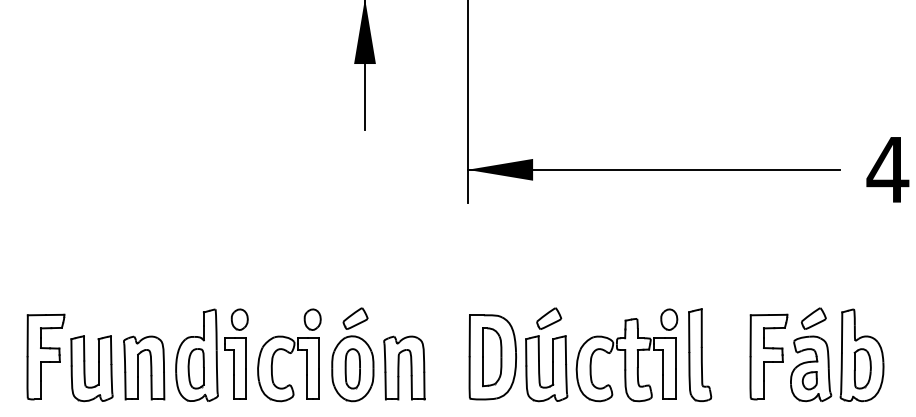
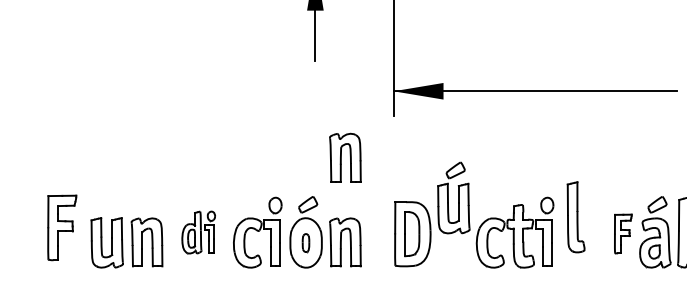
part: (404, 256) -> (345, 157), added
part: (211, 354) -> (198, 232), size x0.6
part: (546, 354) -> (453, 197), moved
part: (700, 354) -> (576, 216), moved
part: (45, 356) -> (61, 227), moved
part: (768, 356) -> (622, 233), size x0.6
part: (352, 368) -> (305, 242), size x0.6

